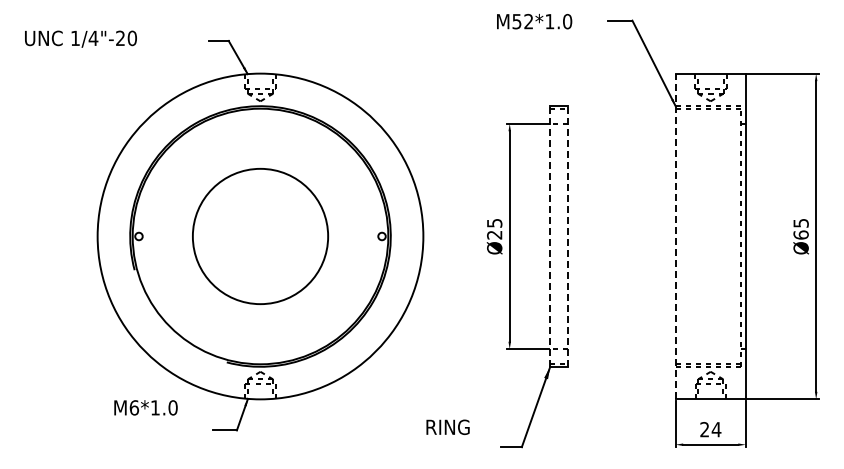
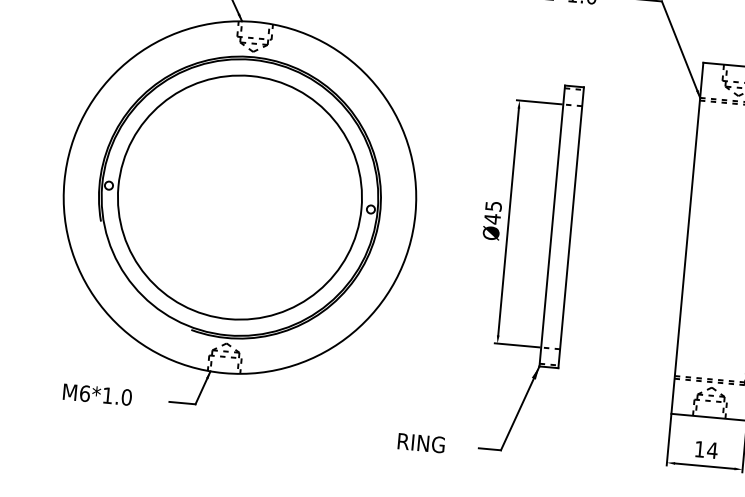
text: (494, 234) -> (492, 218), Ø25 -> Ø45
circle: (260, 236) -> (239, 197), size x1.67
line: (550, 236) -> (552, 226), dashed -> solid
line: (567, 236) -> (570, 227), dashed -> solid
line: (675, 236) -> (687, 238), dashed -> solid
text: (145, 407) -> (97, 394), moved
text: (447, 426) -> (420, 442), moved
text: (704, 429) -> (699, 449), 24 -> 14

